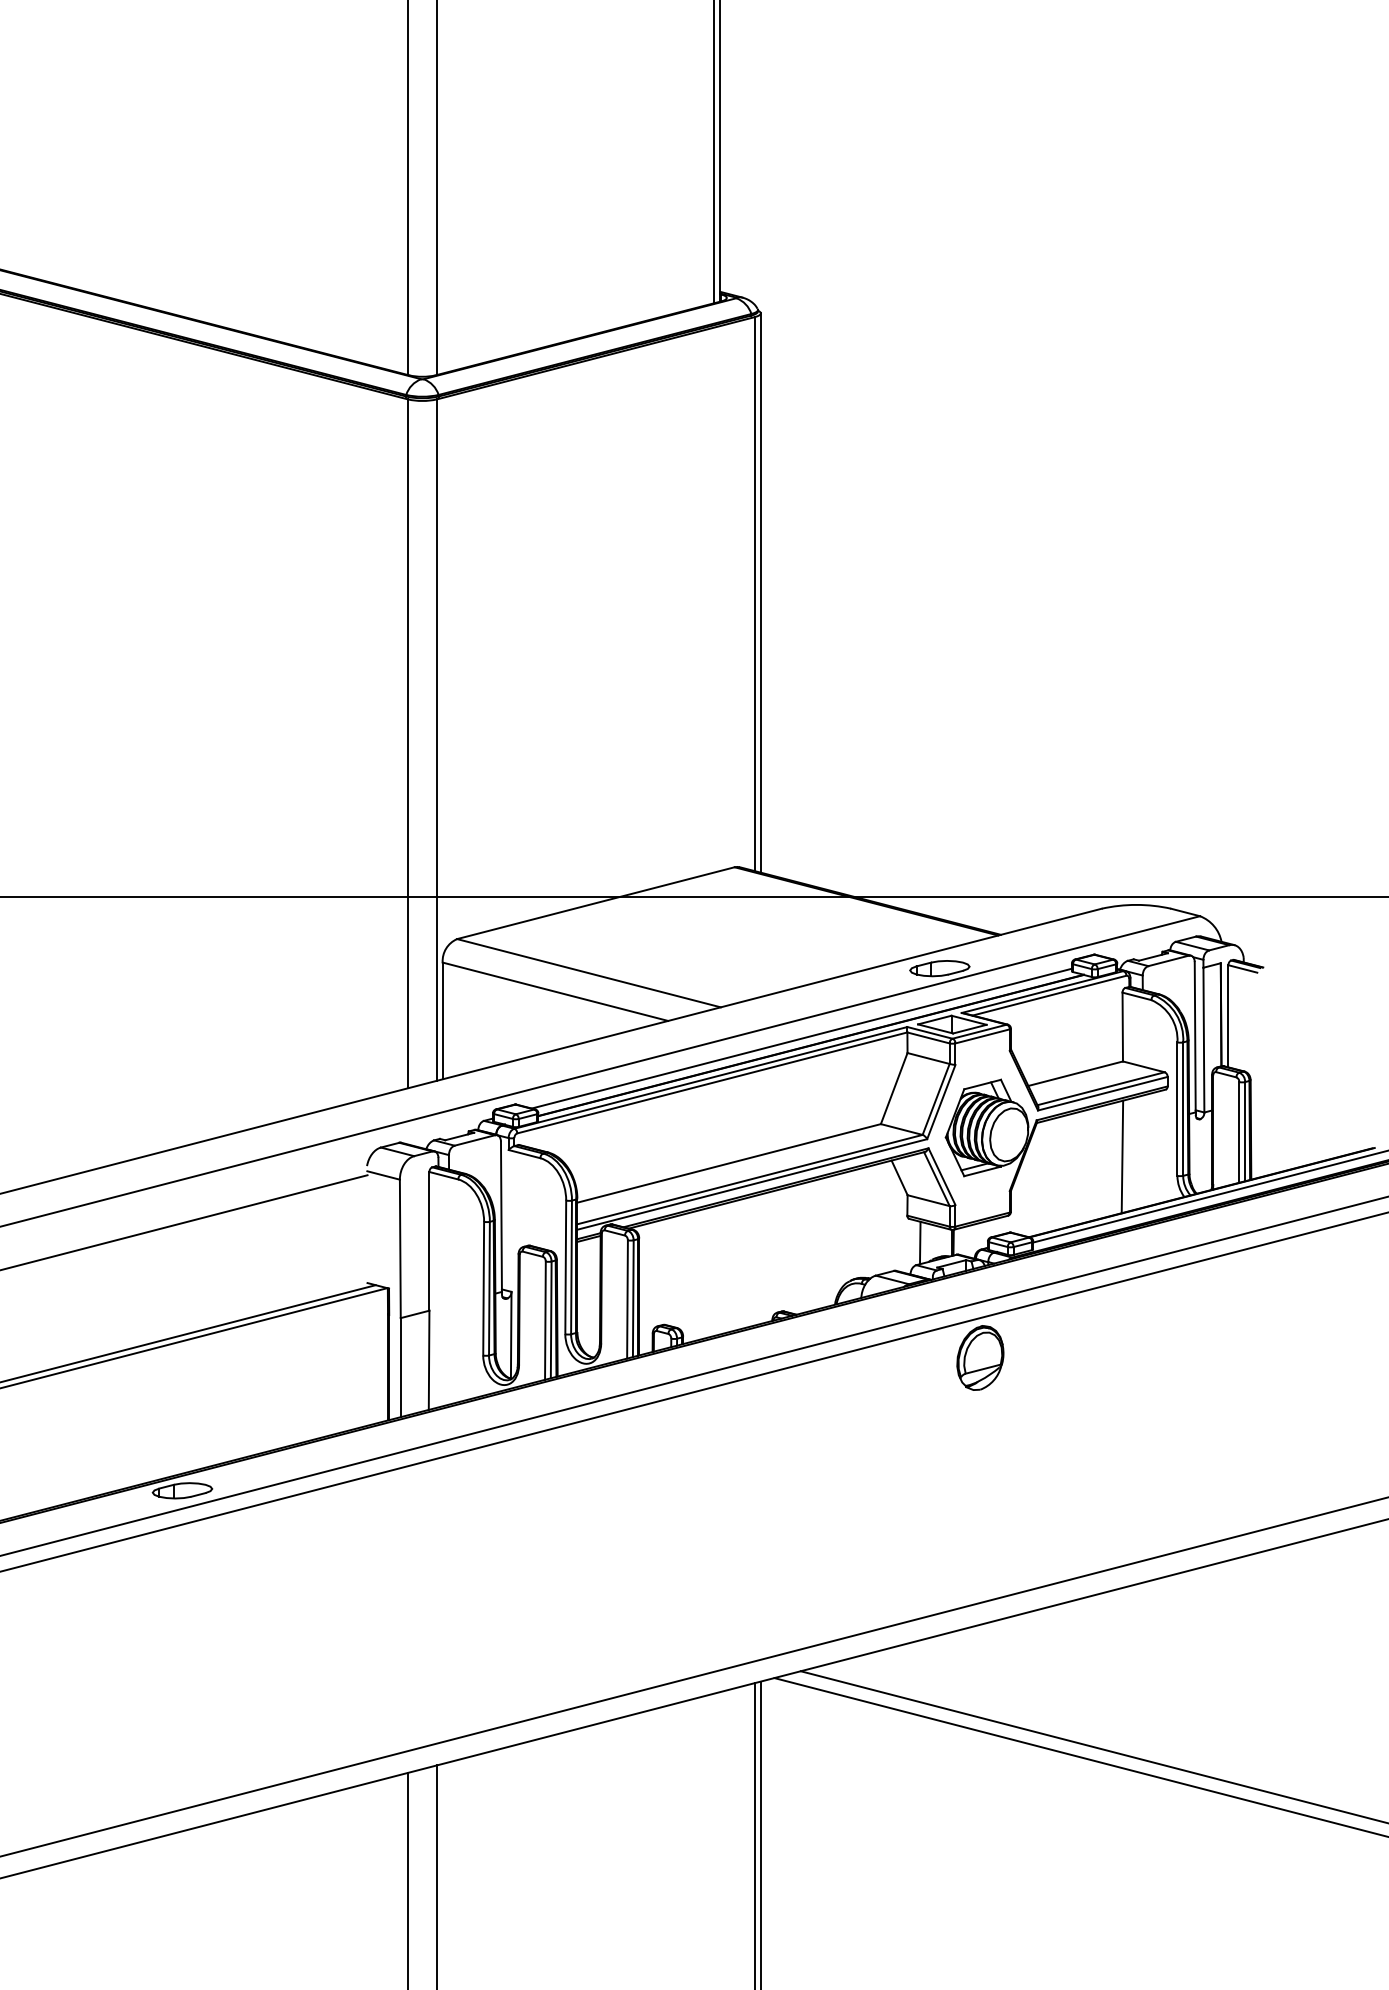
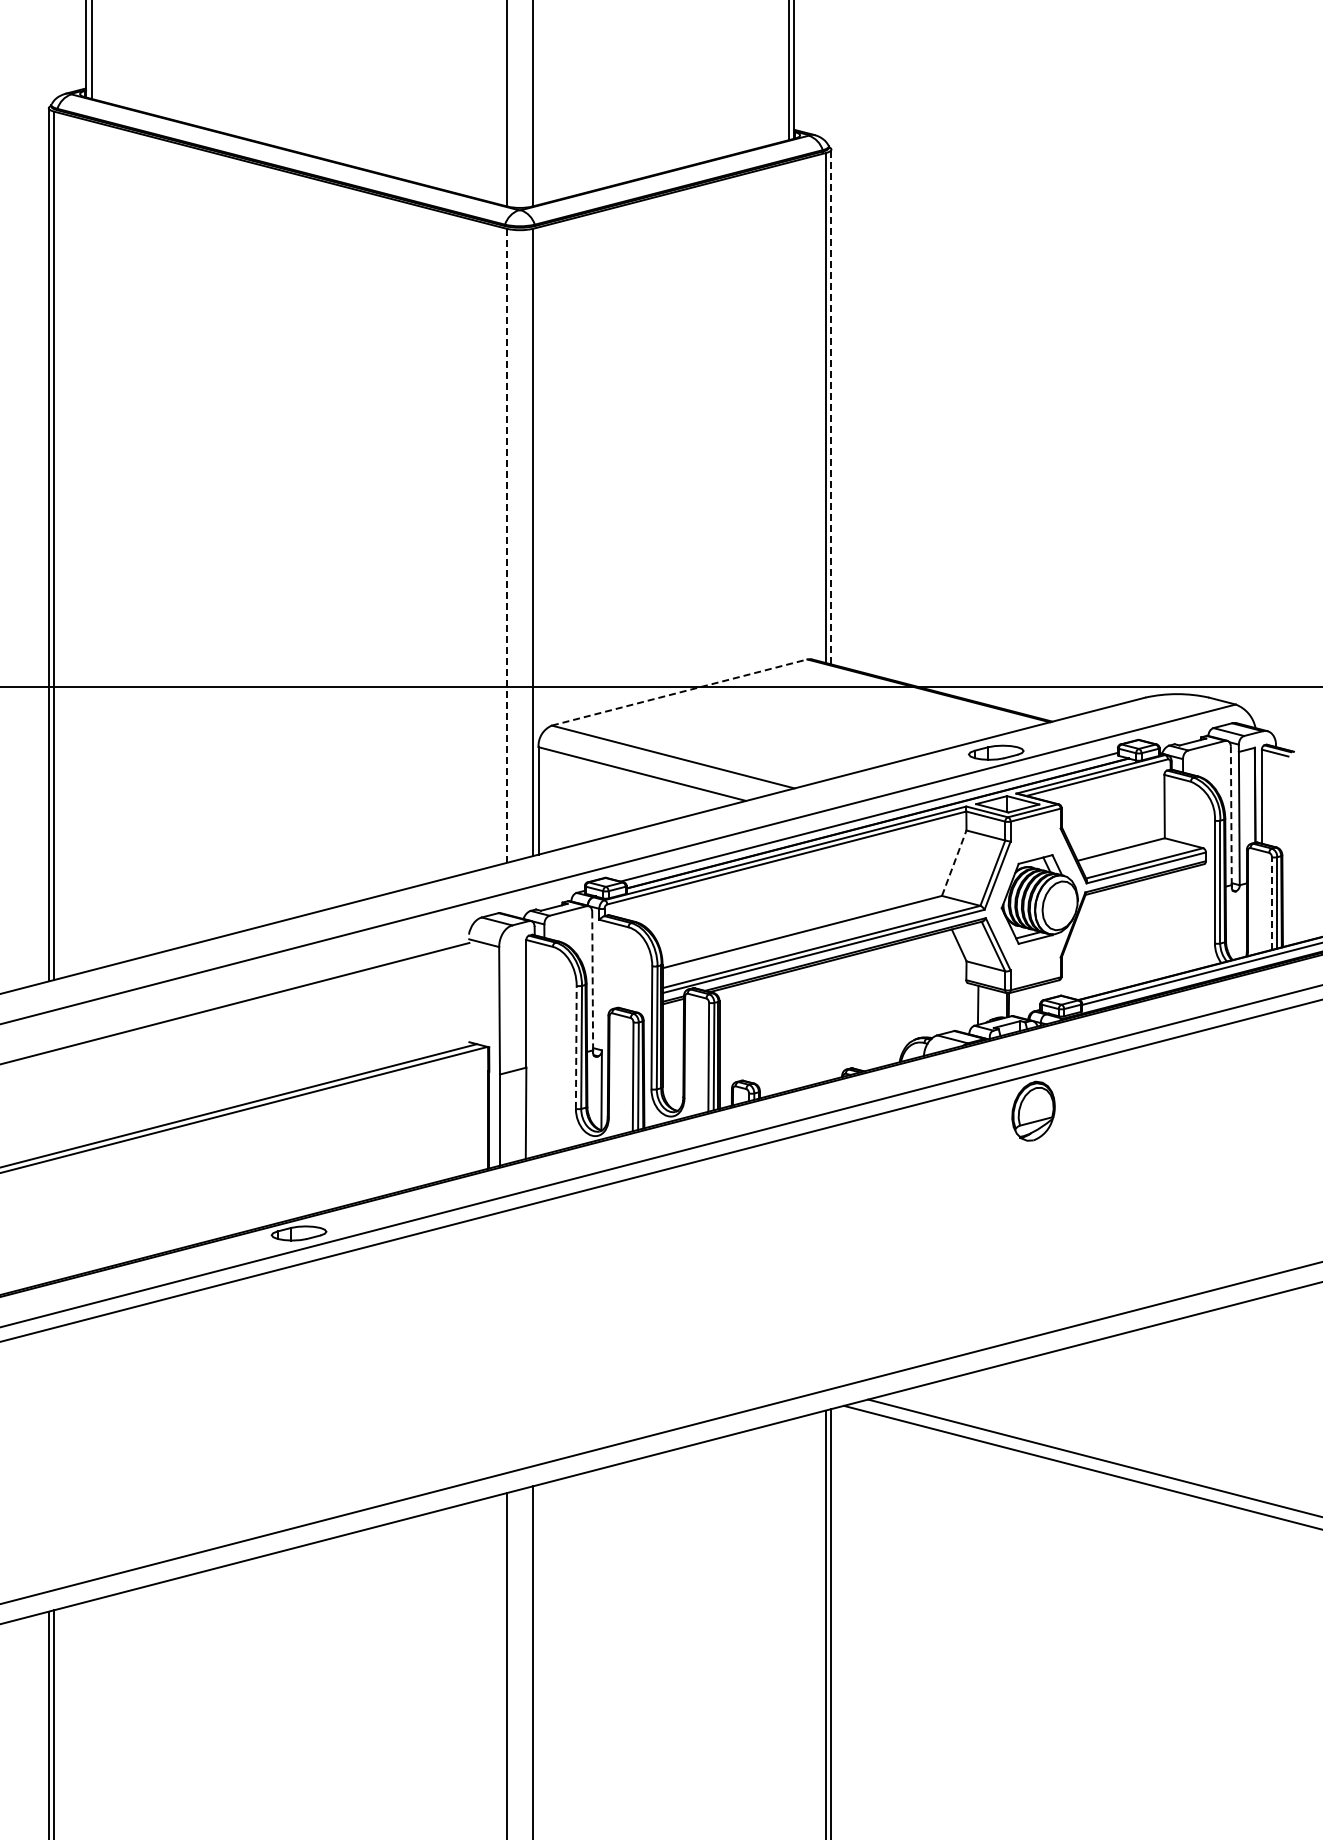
line: (760, 592) -> (831, 406), solid -> dashed
line: (407, 743) -> (506, 545), solid -> dashed
line: (595, 903) -> (679, 692), solid -> dashed
line: (1195, 1036) -> (1231, 815), solid -> dashed
line: (894, 1088) -> (954, 863), solid -> dashed
line: (1238, 1132) -> (1271, 903), solid -> dashed
line: (1121, 1156) -> (1163, 925), removed
line: (501, 1215) -> (592, 980), solid -> dashed
line: (483, 1288) -> (576, 1047), solid -> dashed

